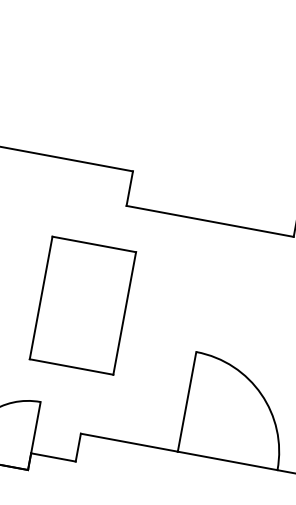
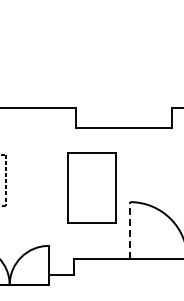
part: (81, 304) -> (91, 187), moved
line: (187, 401) -> (130, 230), solid -> dashed

